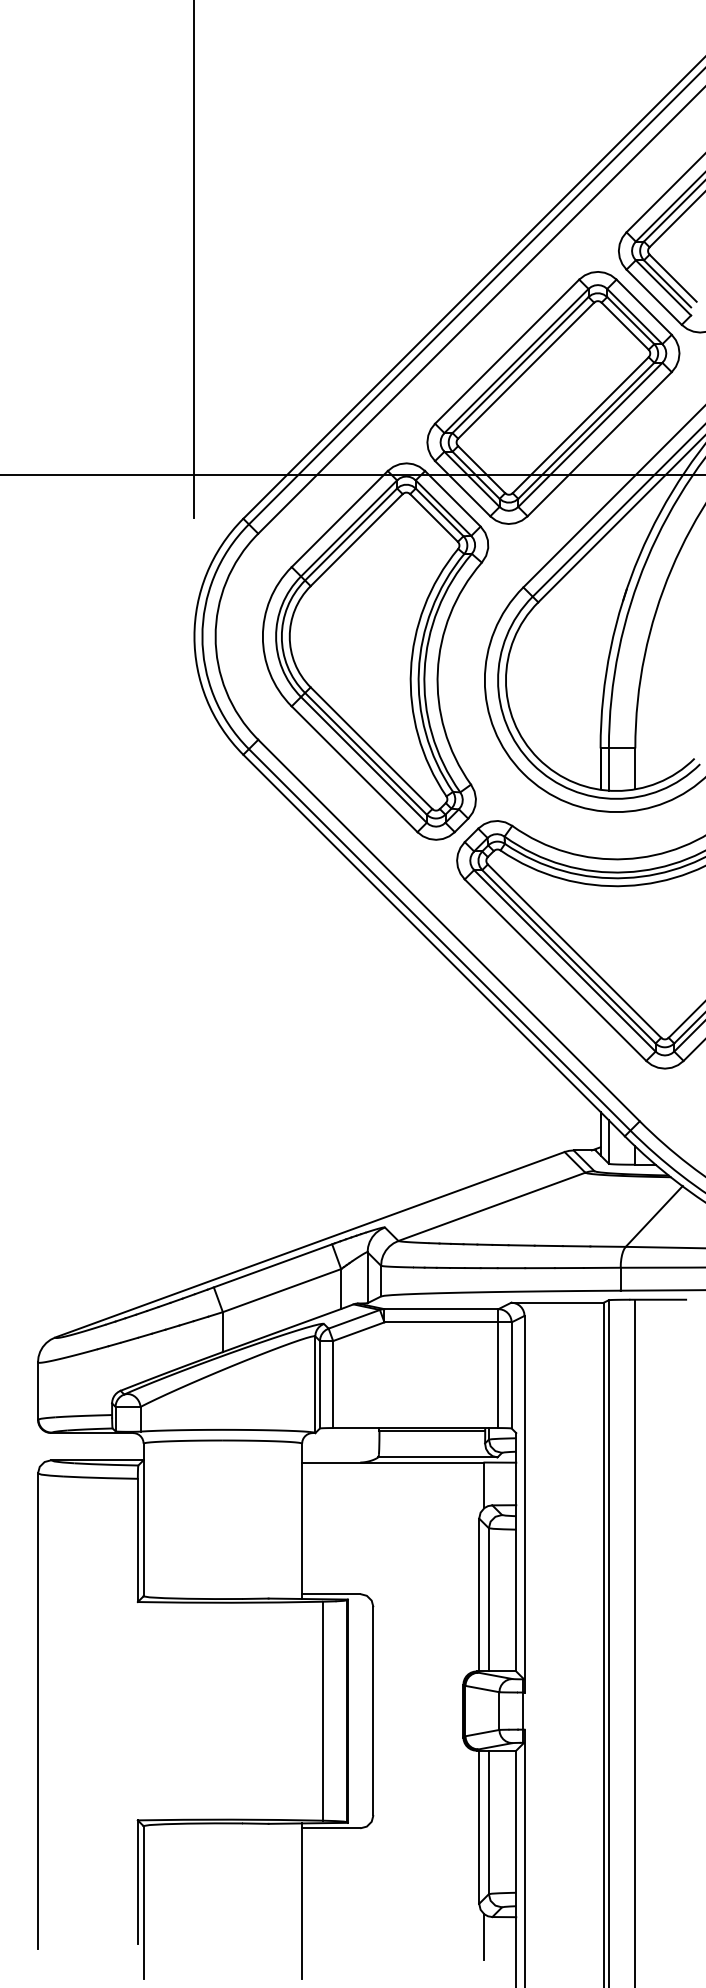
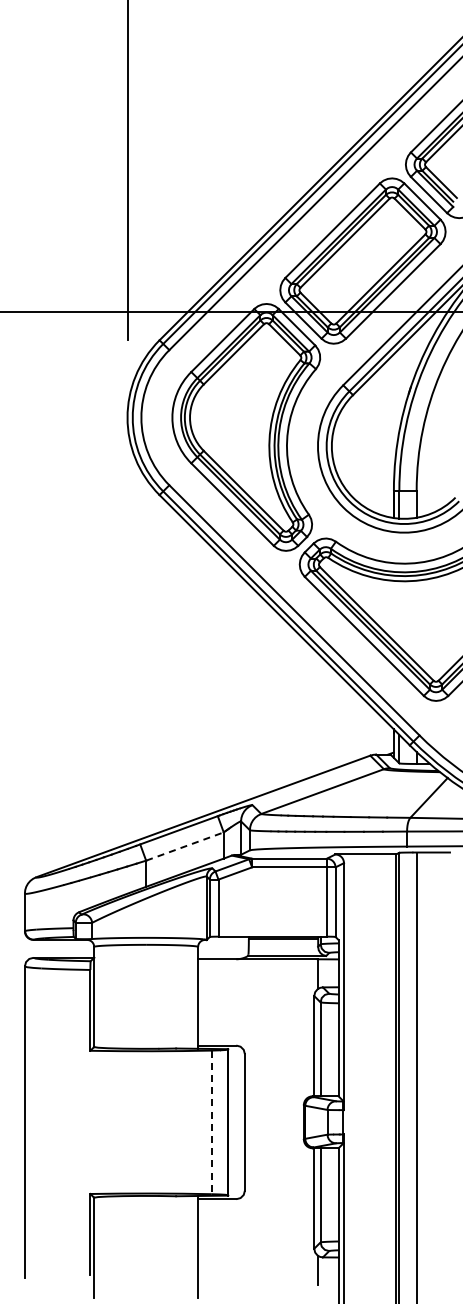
line: (282, 1290) -> (185, 846), solid -> dashed
line: (322, 1711) -> (211, 1122), solid -> dashed

